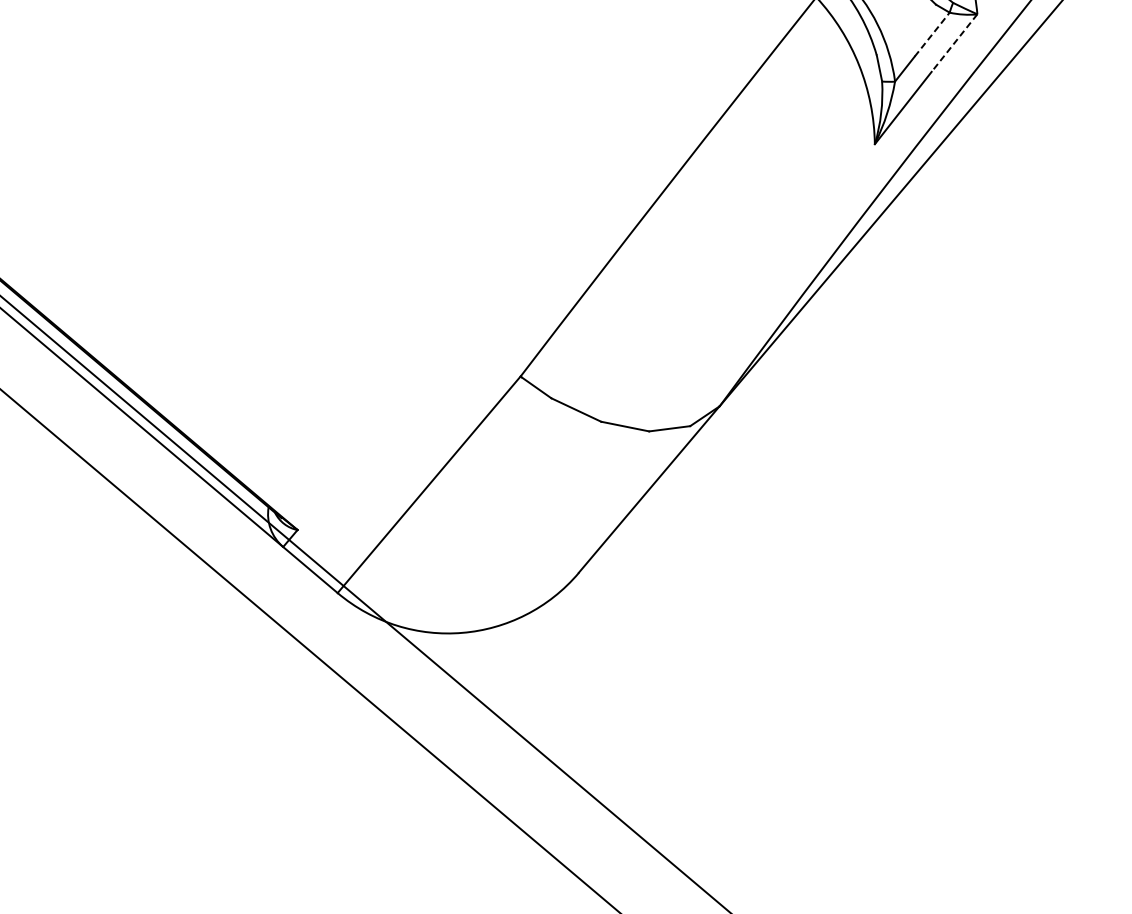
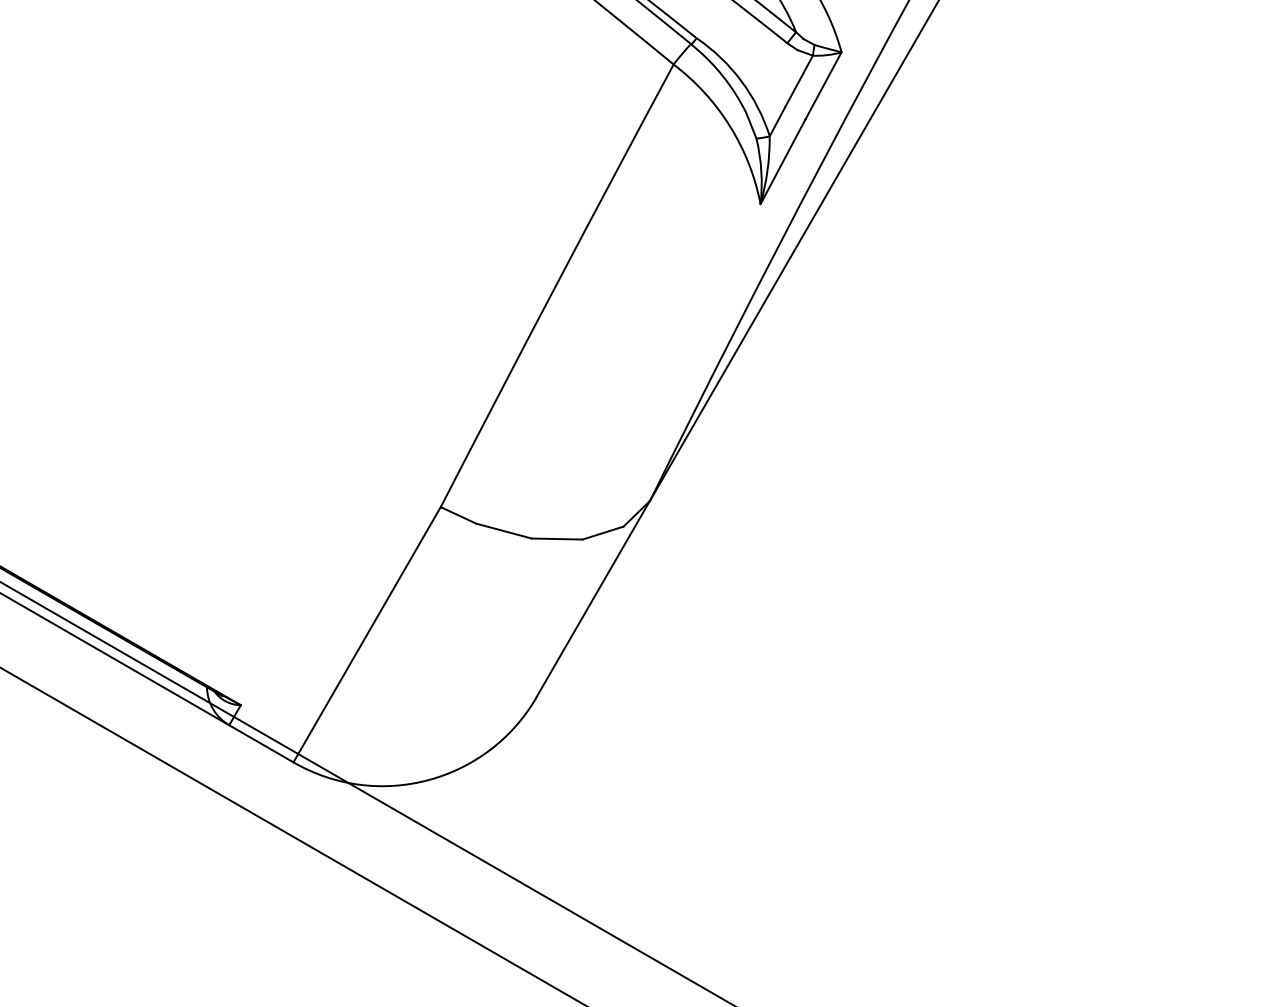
line: (932, 34) -> (799, 81), dashed -> solid
line: (954, 43) -> (823, 86), dashed -> solid

